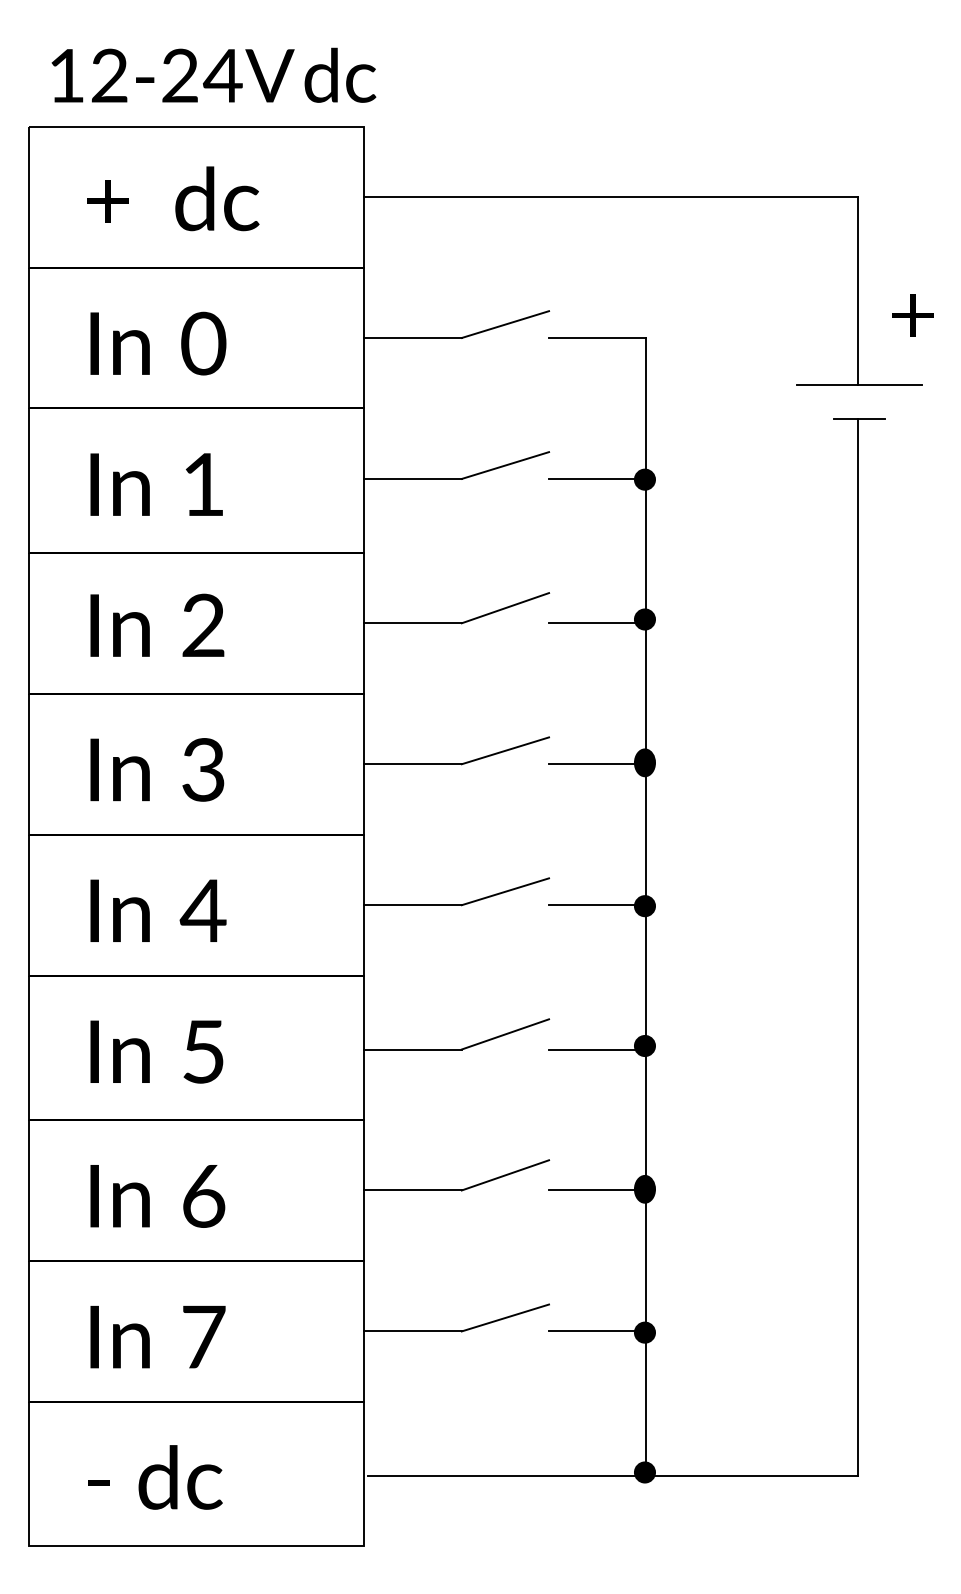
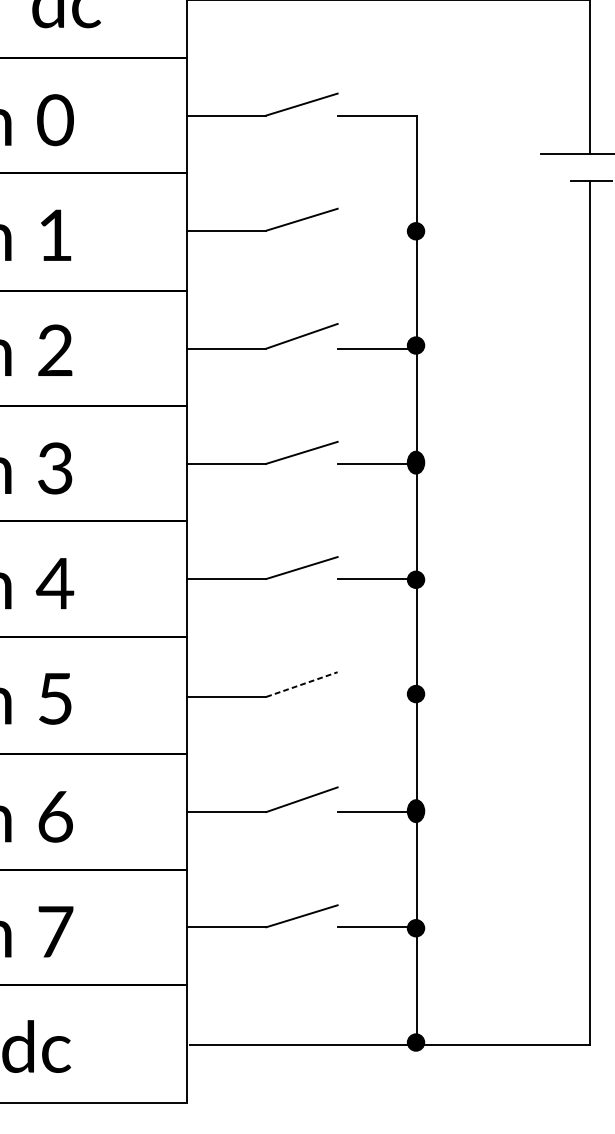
line: (597, 478) -> (377, 230), removed
line: (505, 1034) -> (302, 684), solid -> dashed
line: (597, 1049) -> (377, 696), removed

